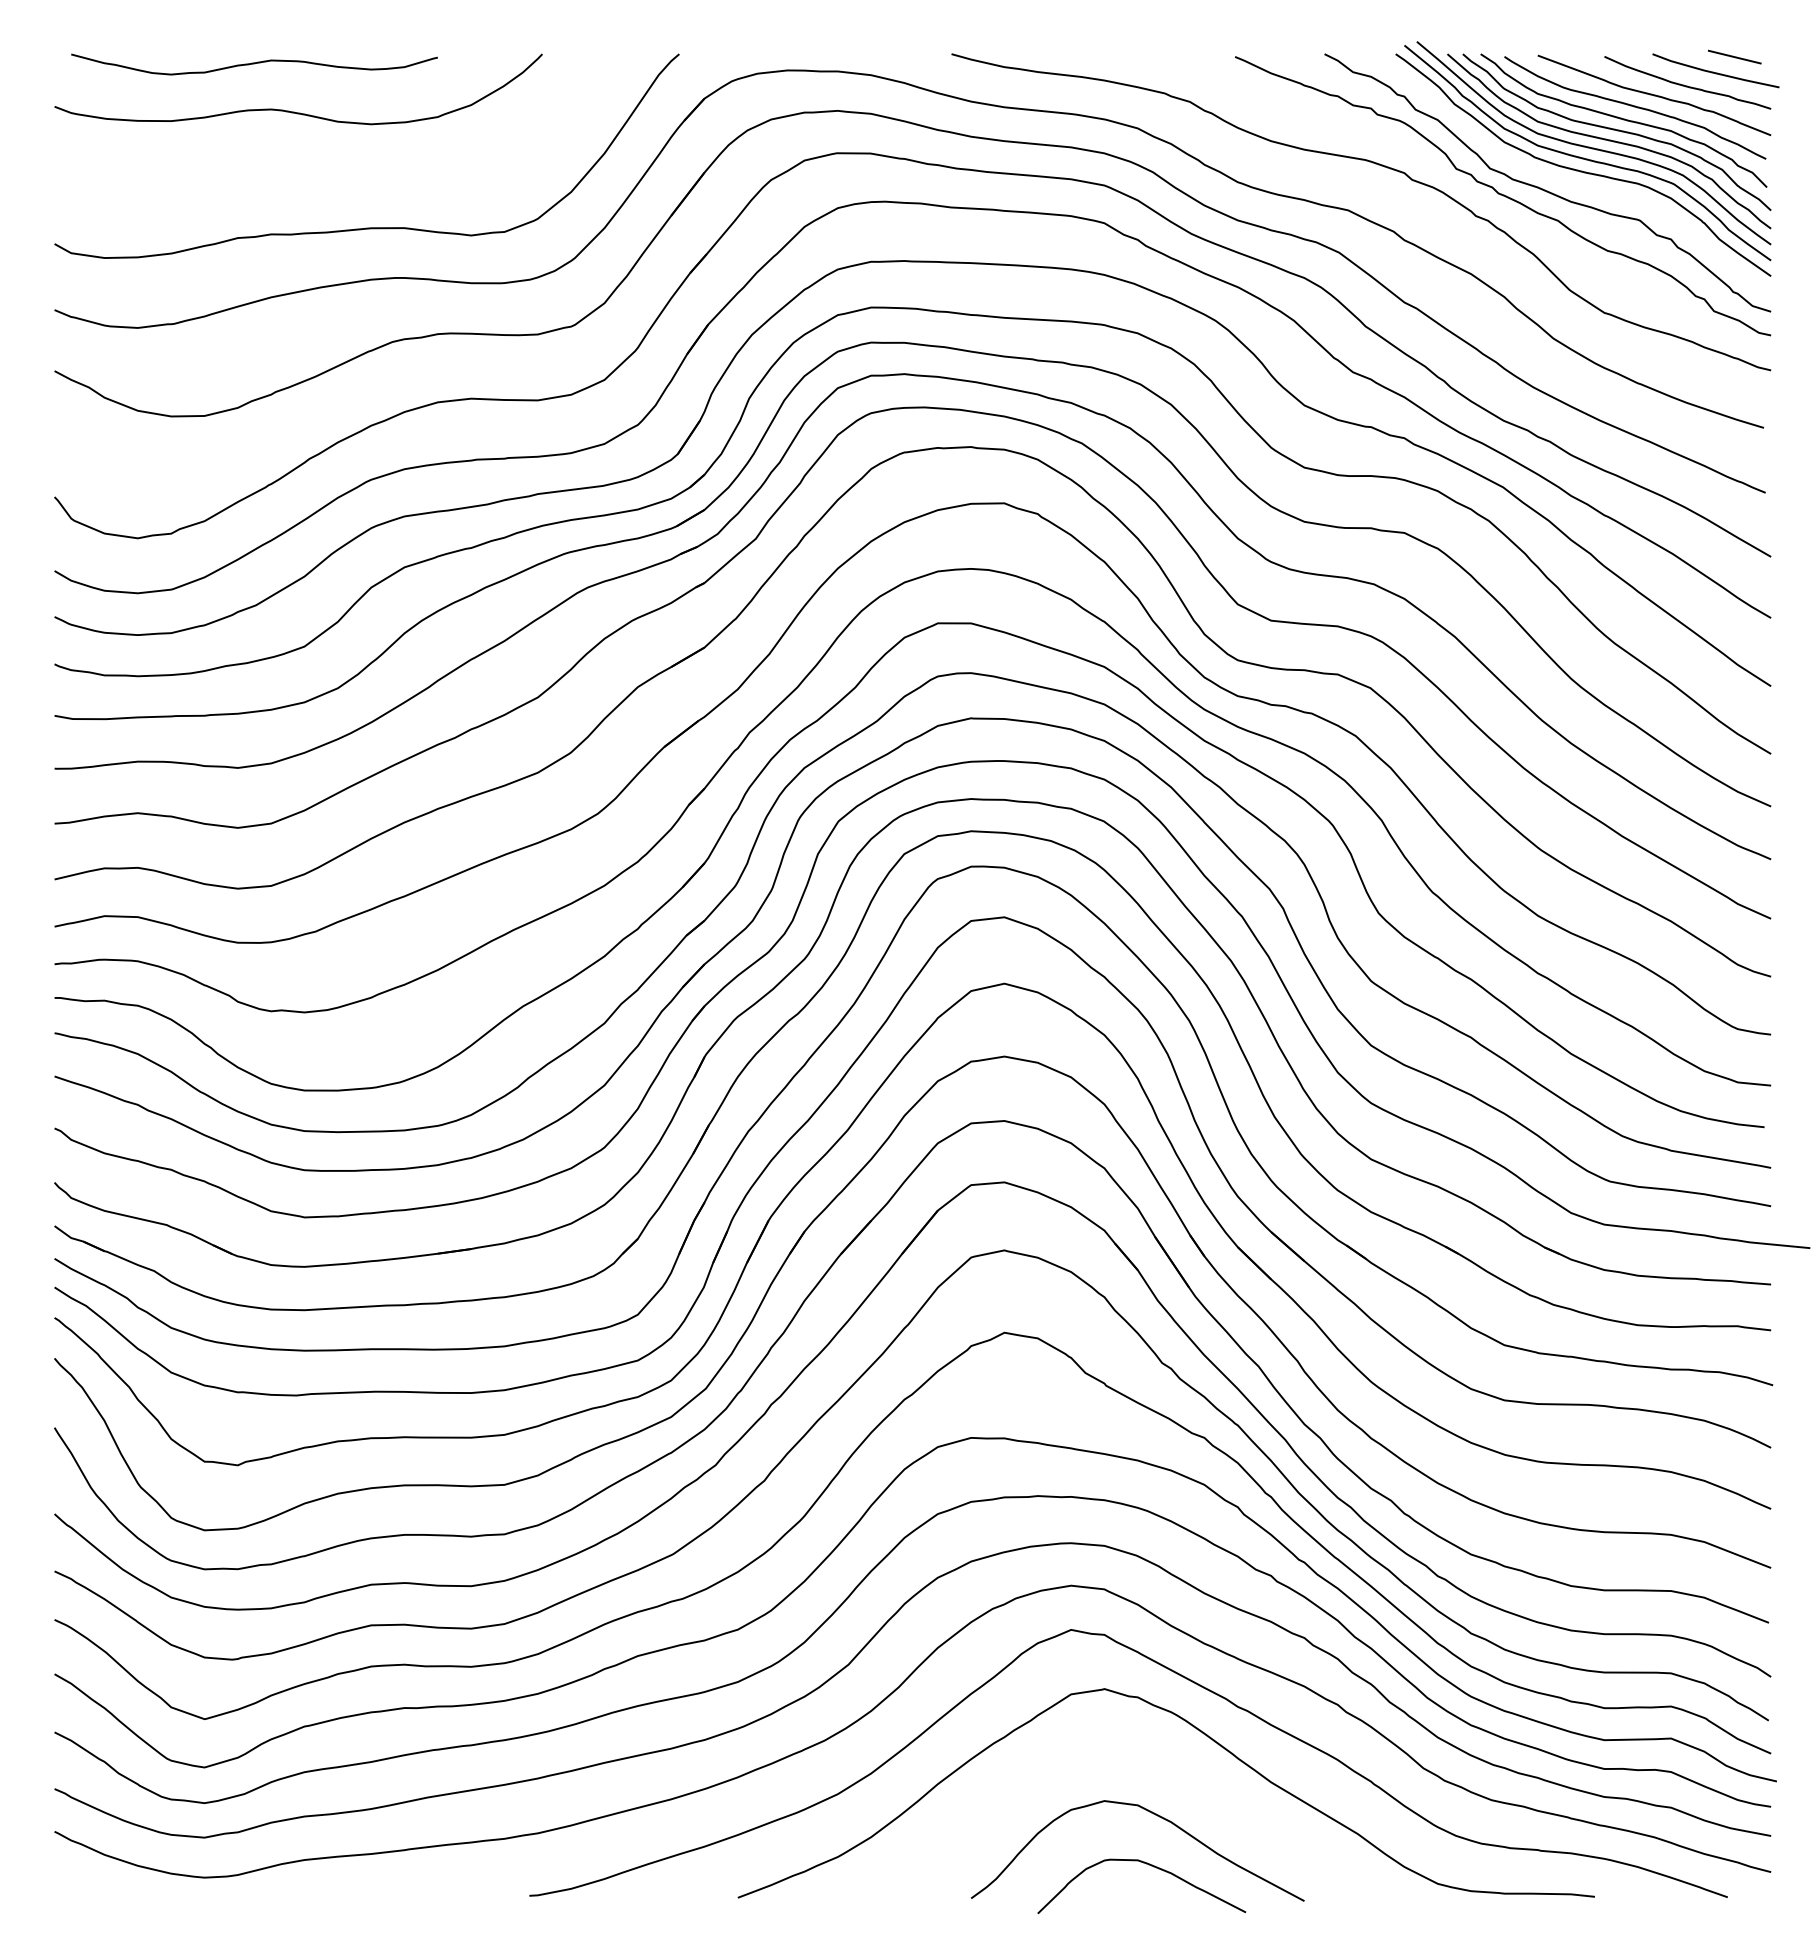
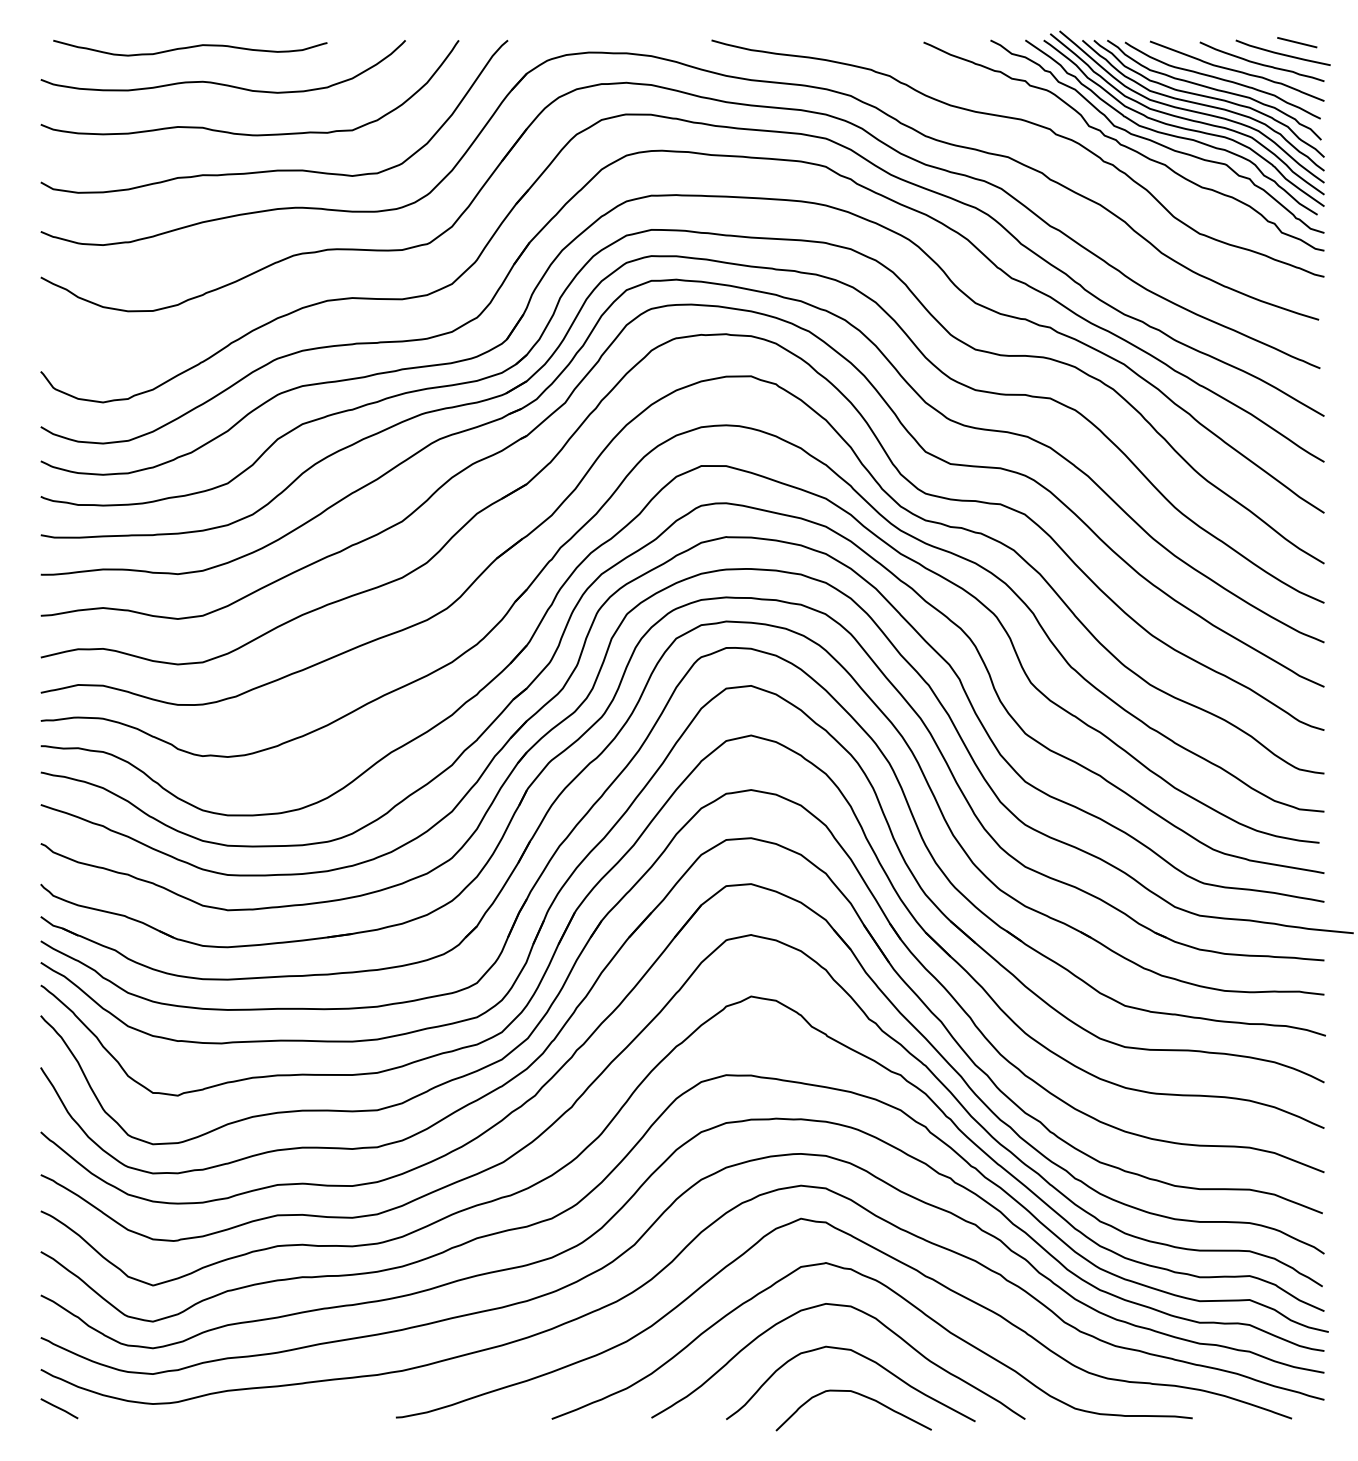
curve: (334, 179) -> (250, 134), added
curve: (1564, 179) -> (1169, 134), added
curve: (1146, 1752) -> (857, 1310), added
line: (79, 1883) -> (59, 1408), added

